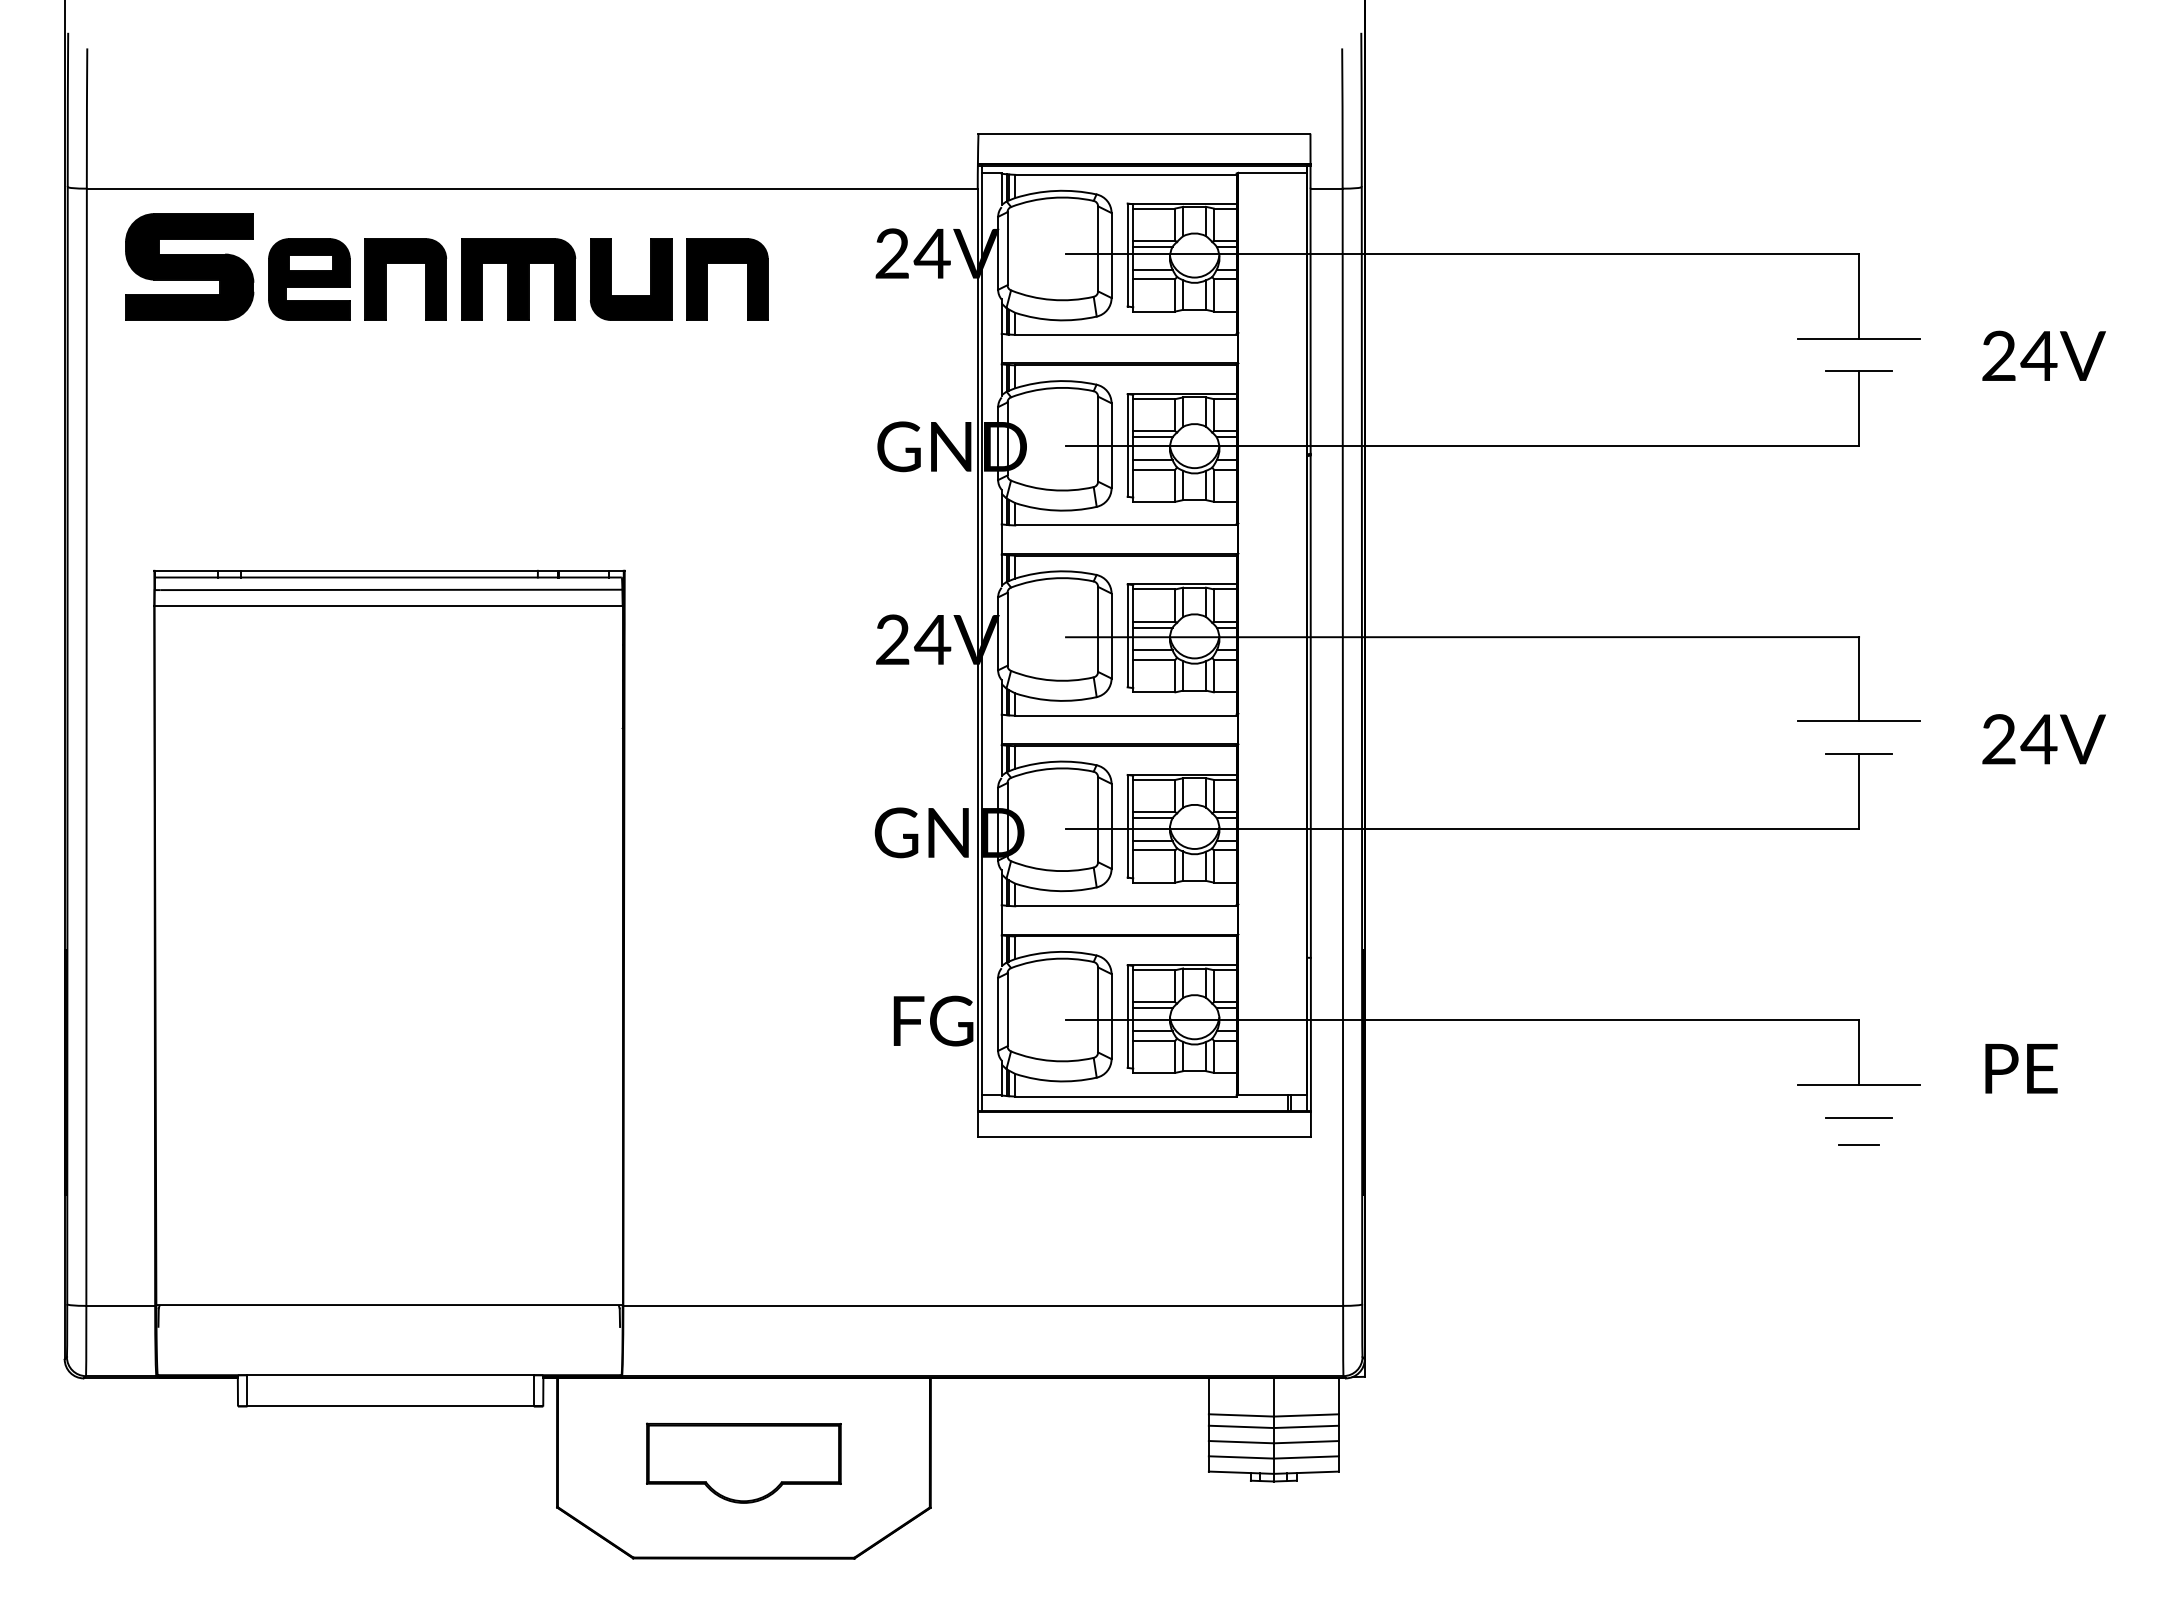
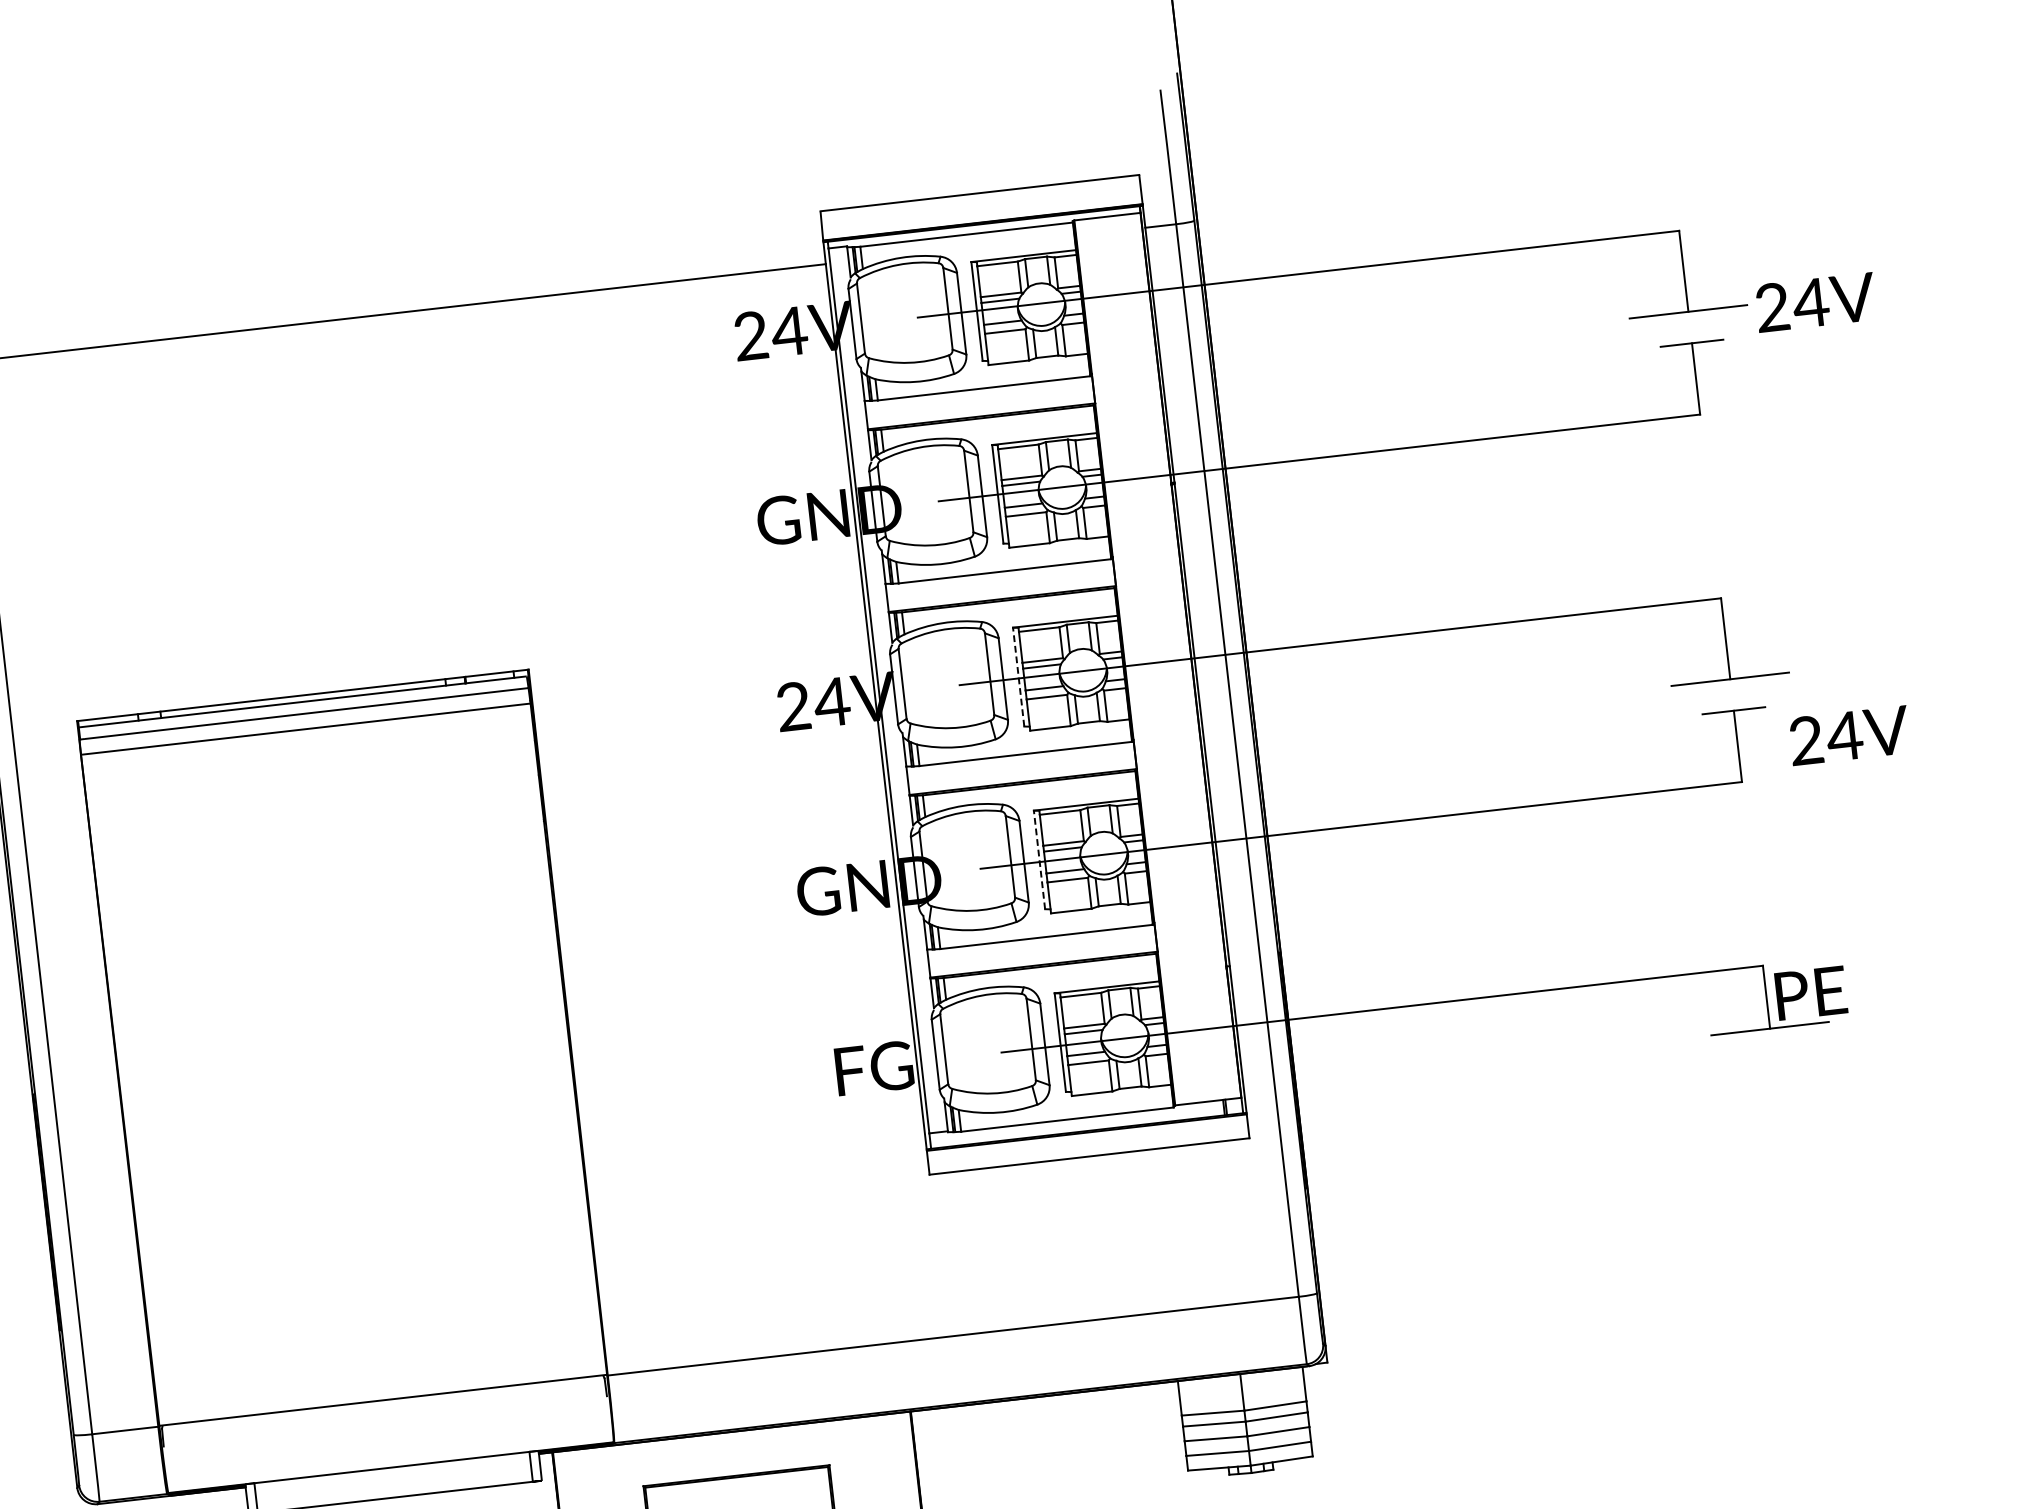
part: (446, 266) -> (324, 396), removed
text: (2043, 355) -> (1815, 302), moved
line: (1127, 635) -> (1018, 676), solid -> dashed
text: (2043, 739) -> (1848, 735), moved
line: (1127, 825) -> (1039, 859), solid -> dashed
text: (2021, 1068) -> (1811, 992), moved
line: (1858, 1118) -> (1773, 1060), removed
line: (1858, 1144) -> (1775, 1085), removed

